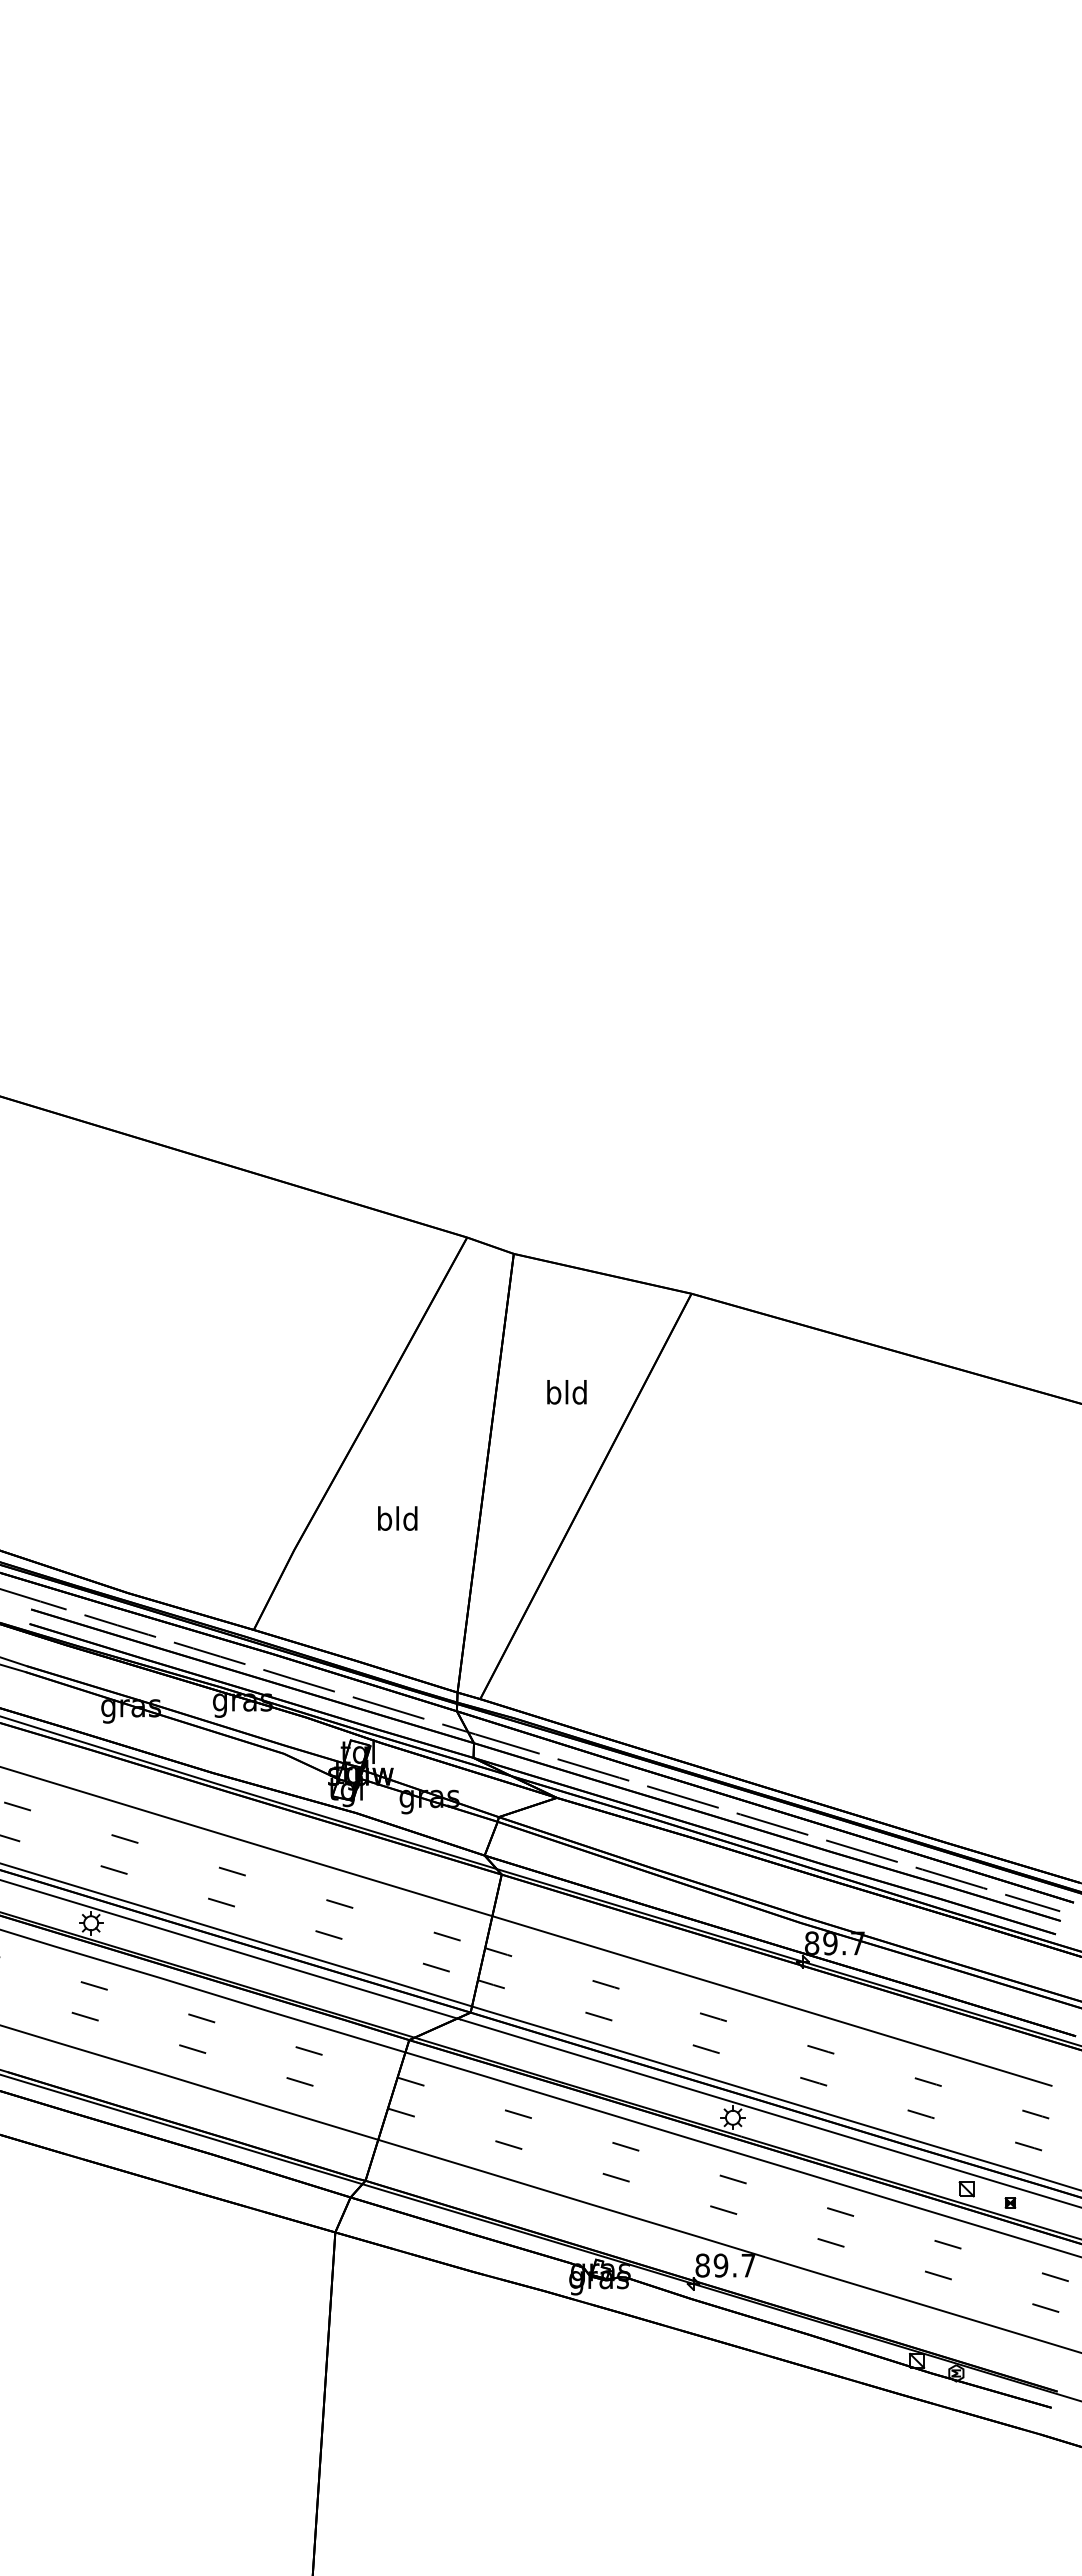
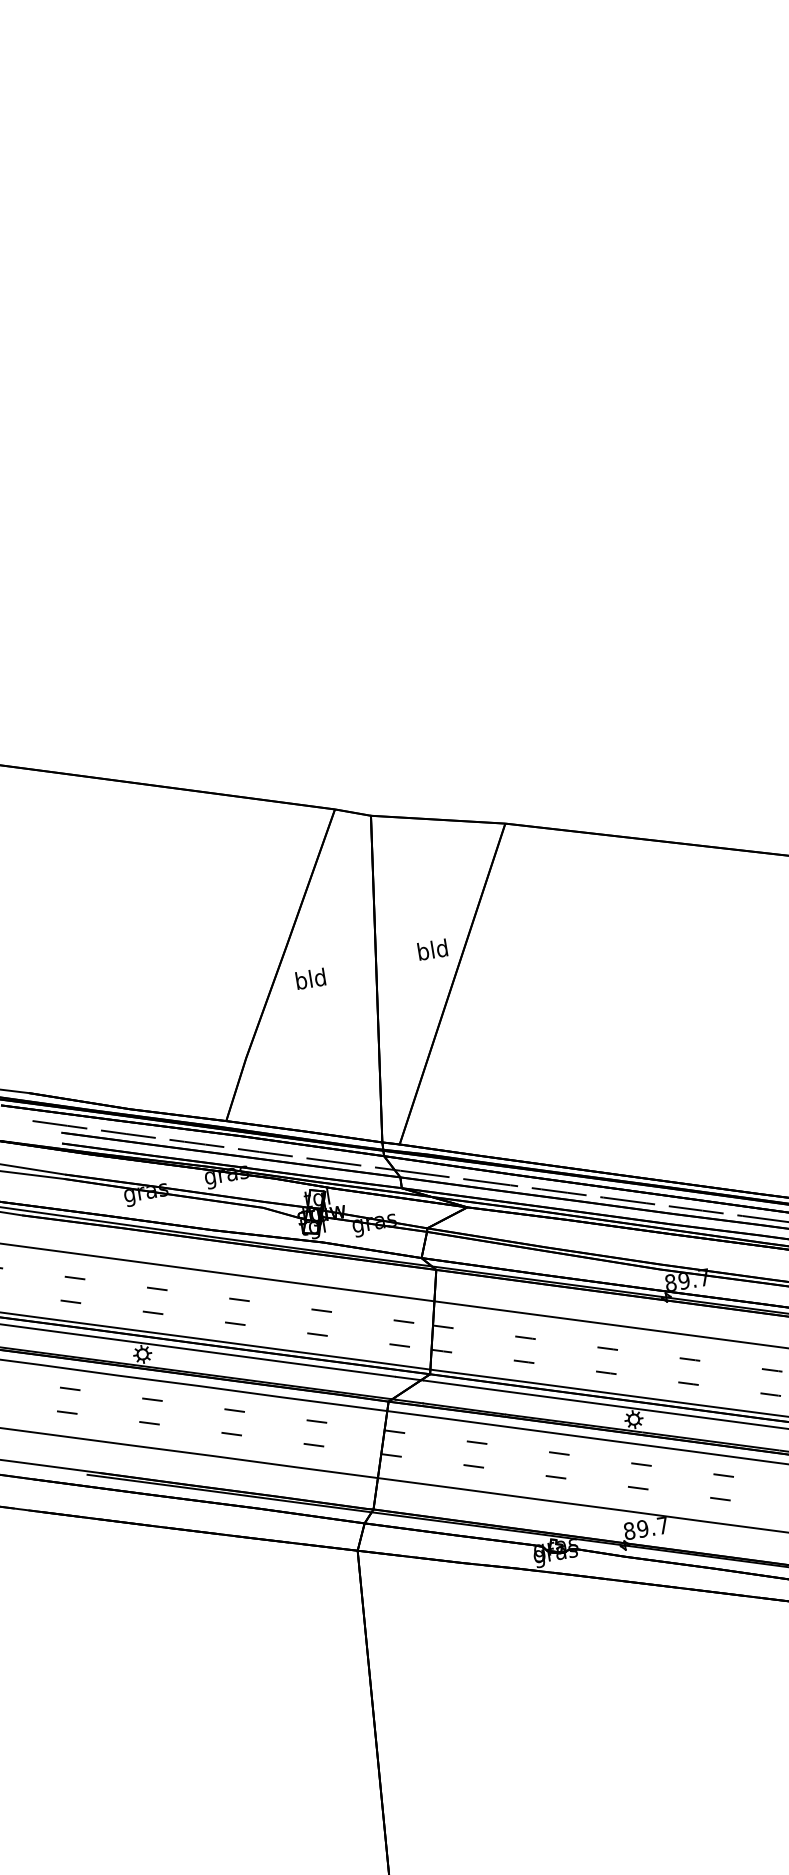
text: (566, 1392) -> (432, 949), moved
text: (397, 1518) -> (310, 978), moved

